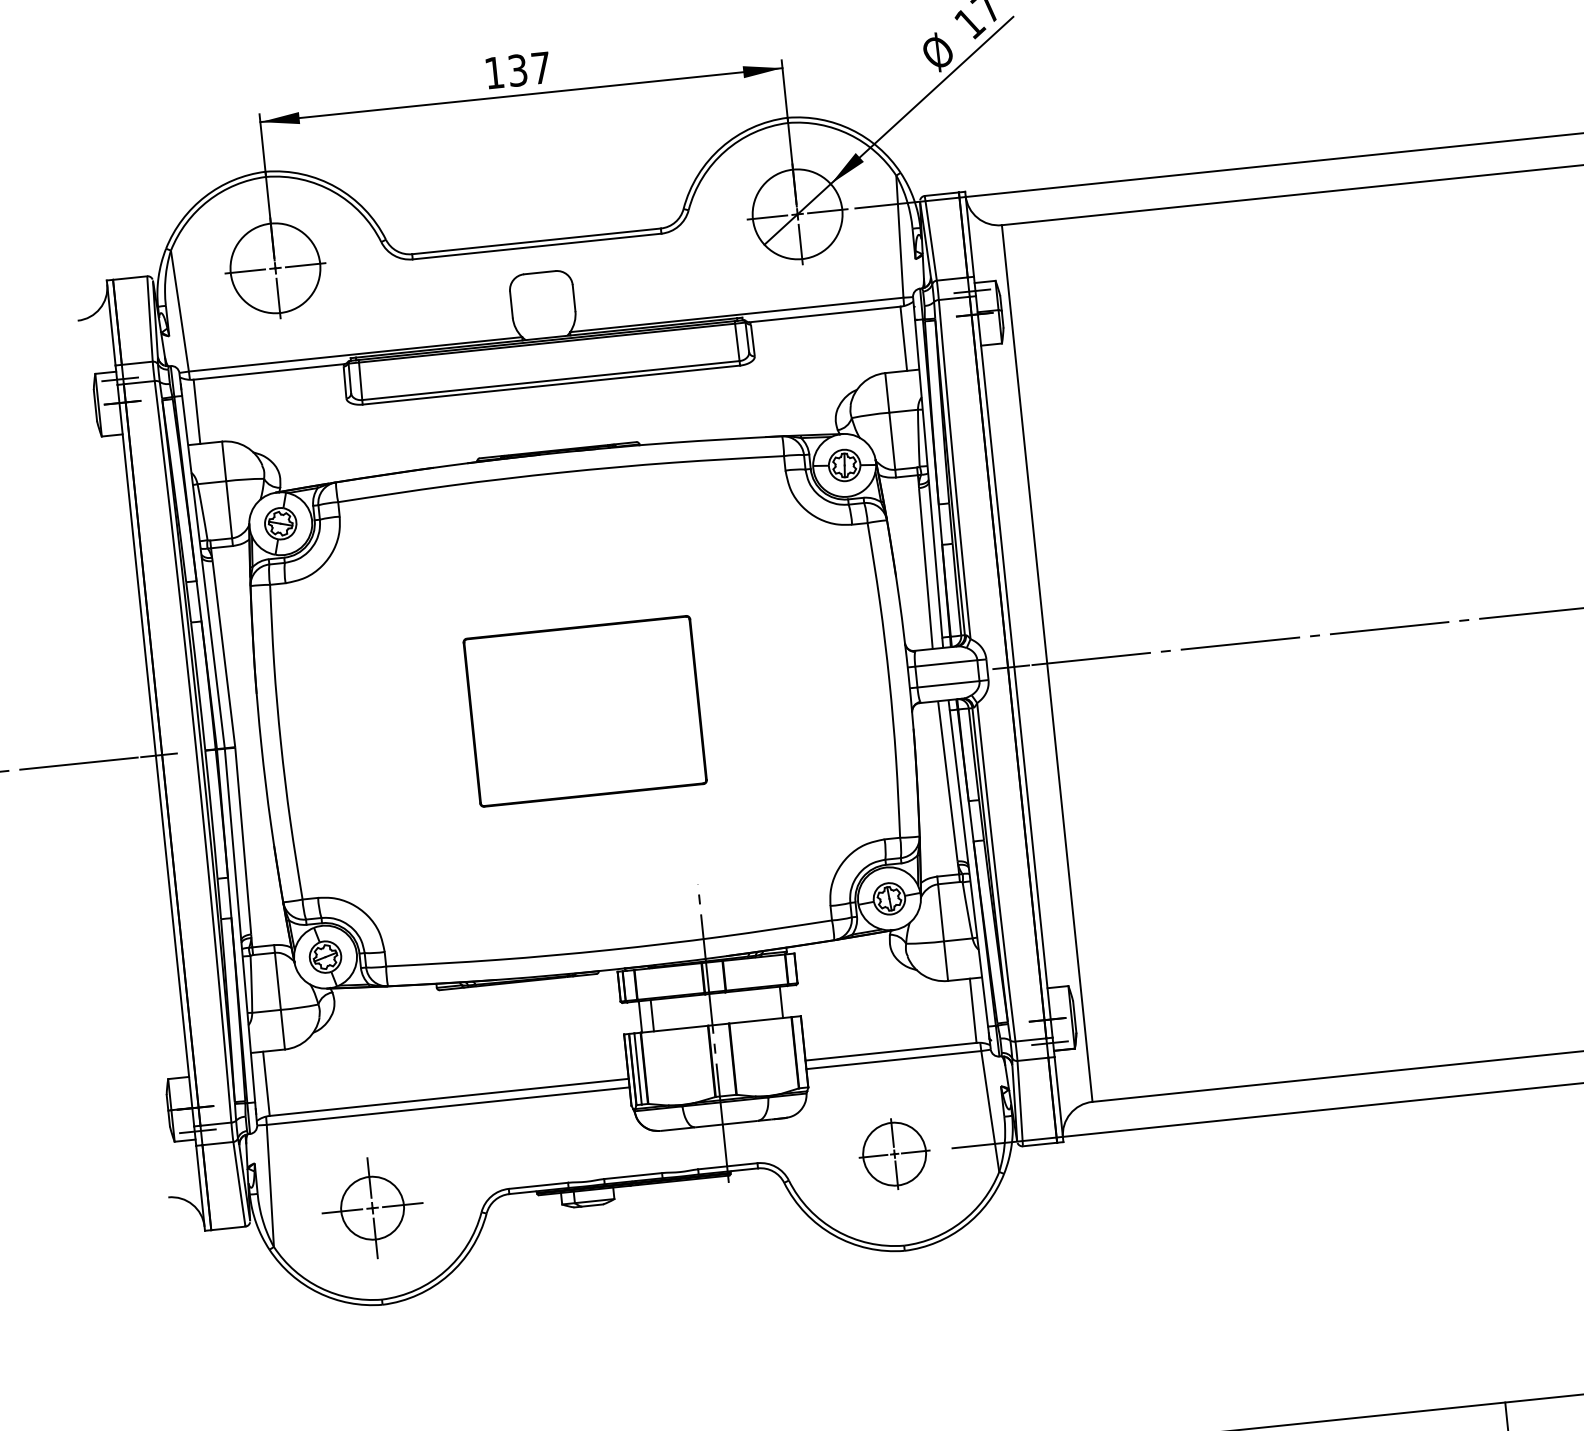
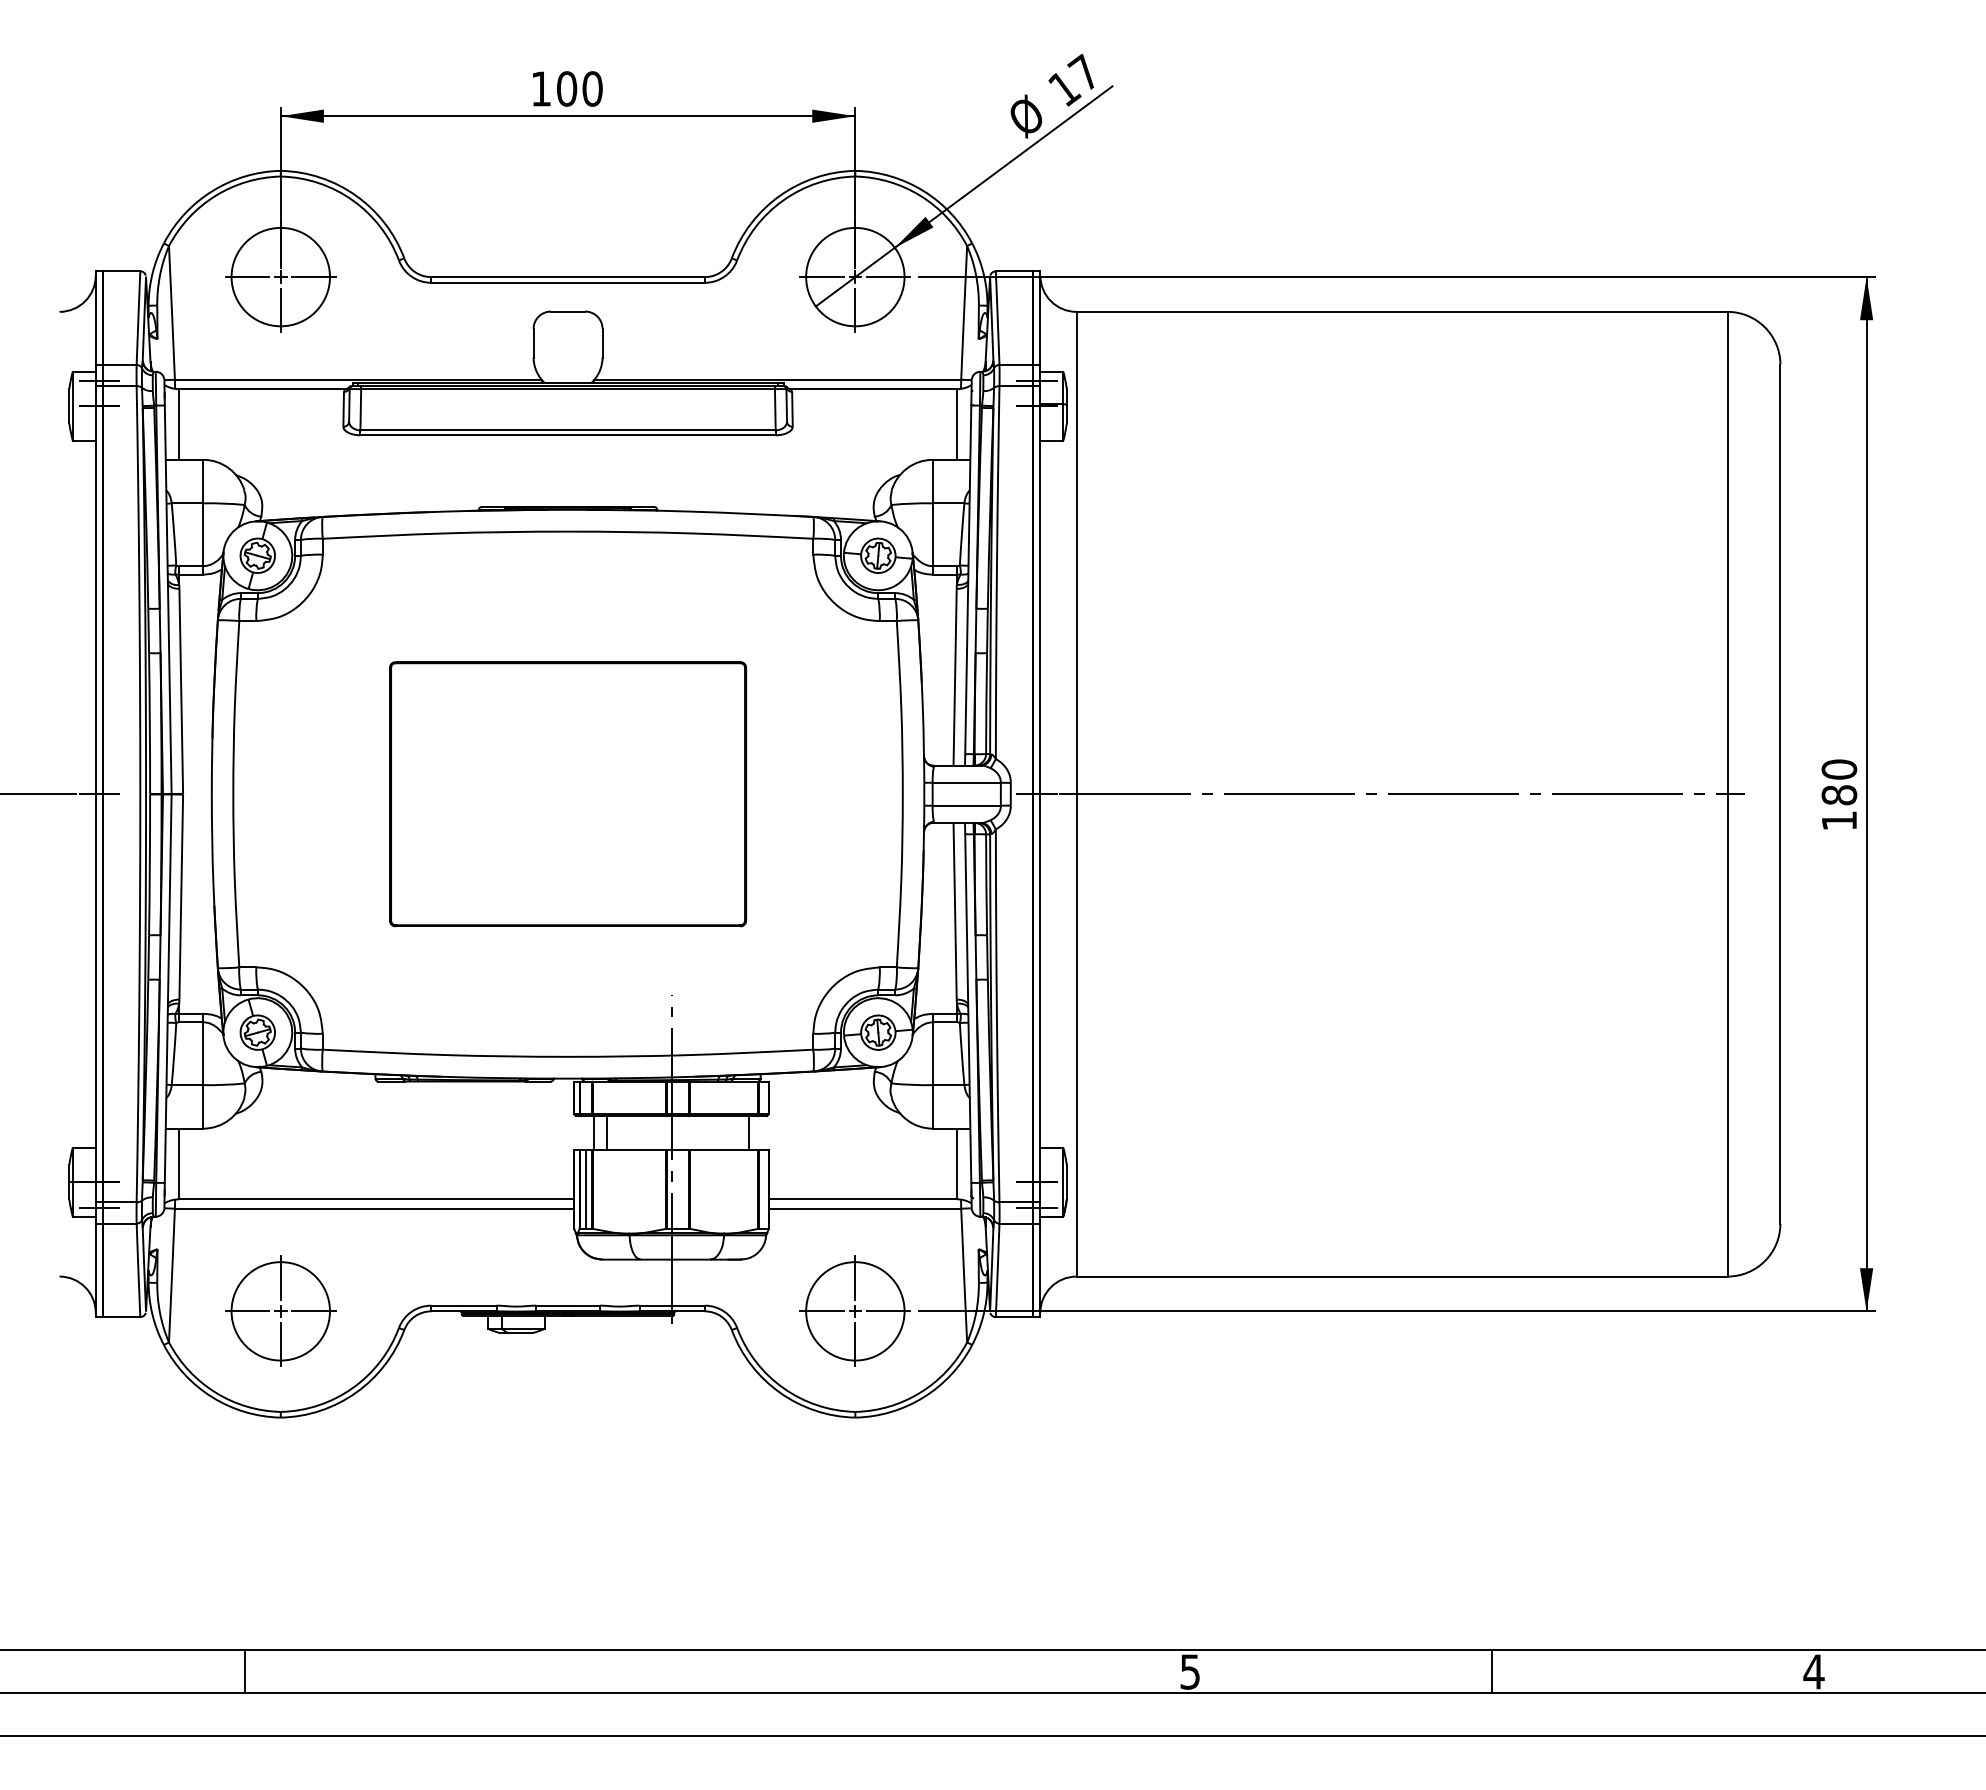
text: (529, 68) -> (579, 88), 137 -> 100
part: (585, 711) -> (568, 794), size x1.43
part: (893, 1153) -> (854, 1310), size x1.43
circle: (372, 1208) -> (280, 1311), size x1.43

